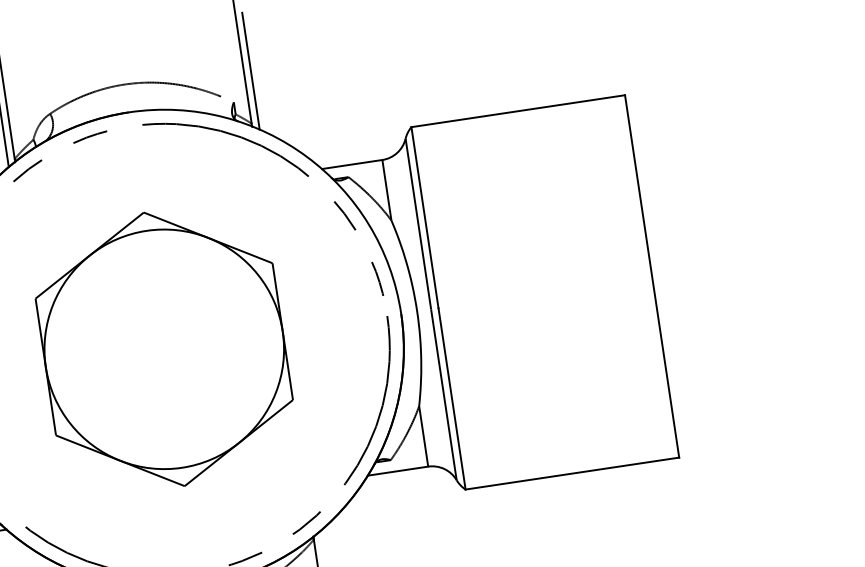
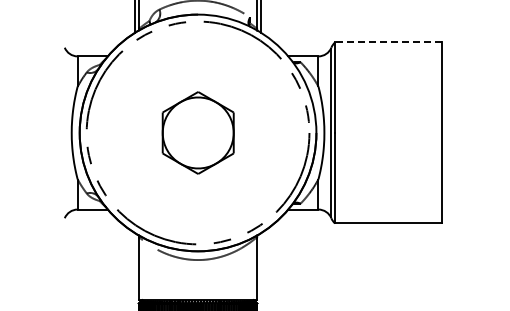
line: (516, 111) -> (387, 42), solid -> dashed
part: (164, 348) -> (198, 132), size x0.6

